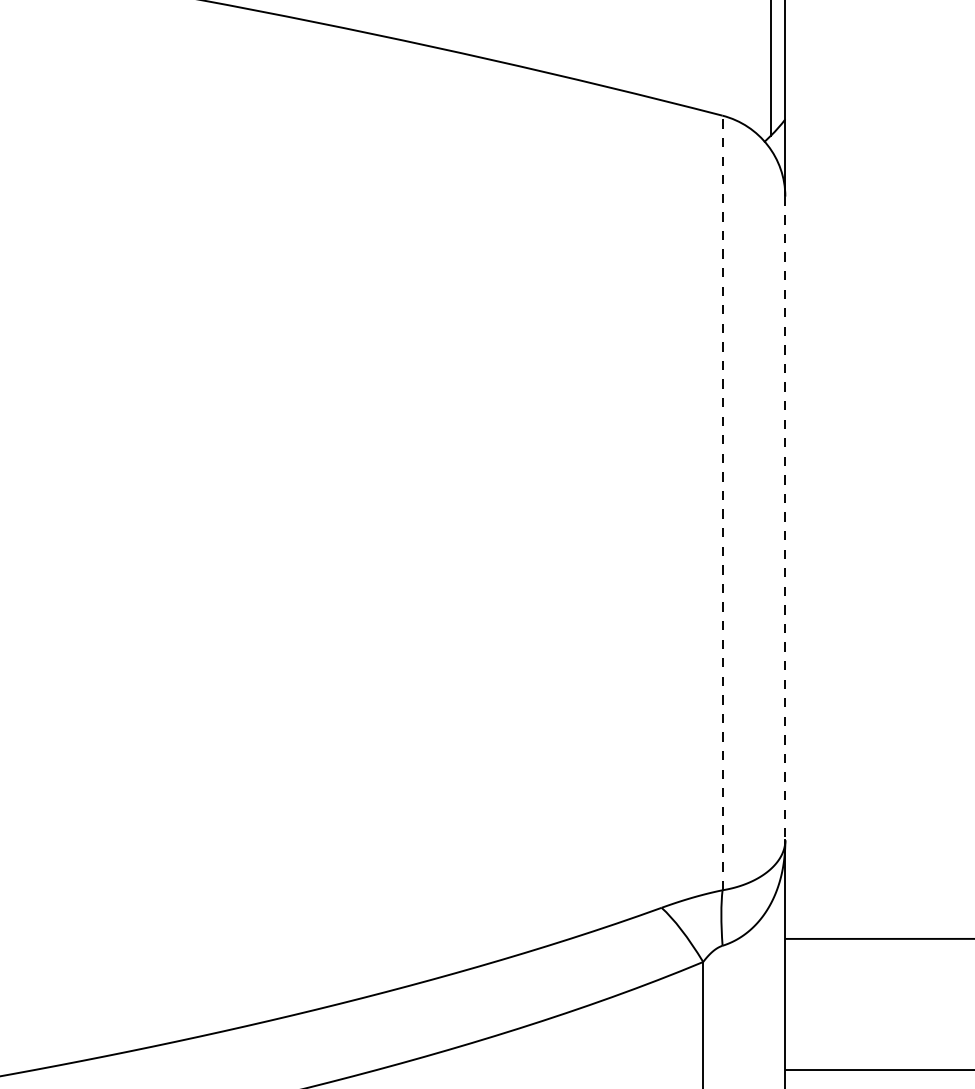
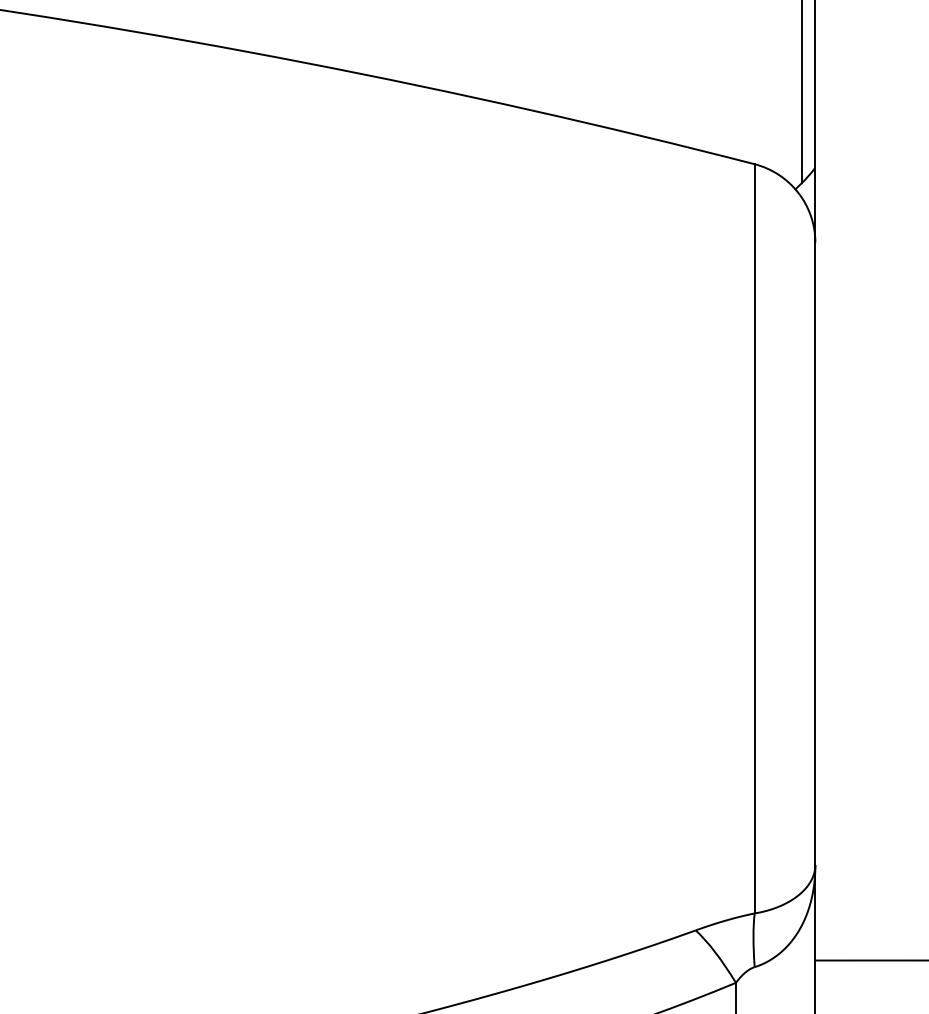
line: (722, 502) -> (754, 538), dashed -> solid
line: (785, 518) -> (815, 553), dashed -> solid

